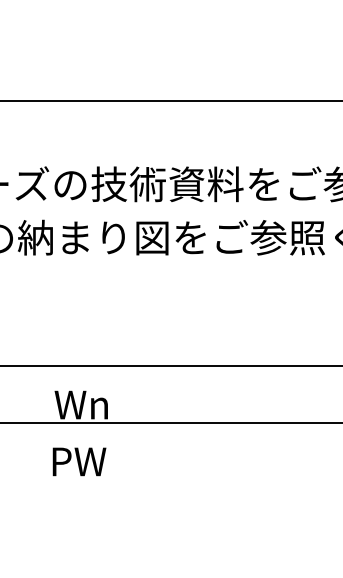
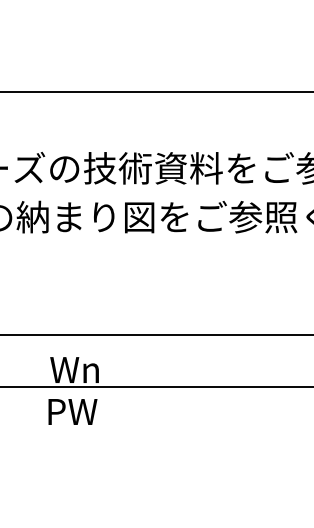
text: (79, 461) -> (72, 411), moved

